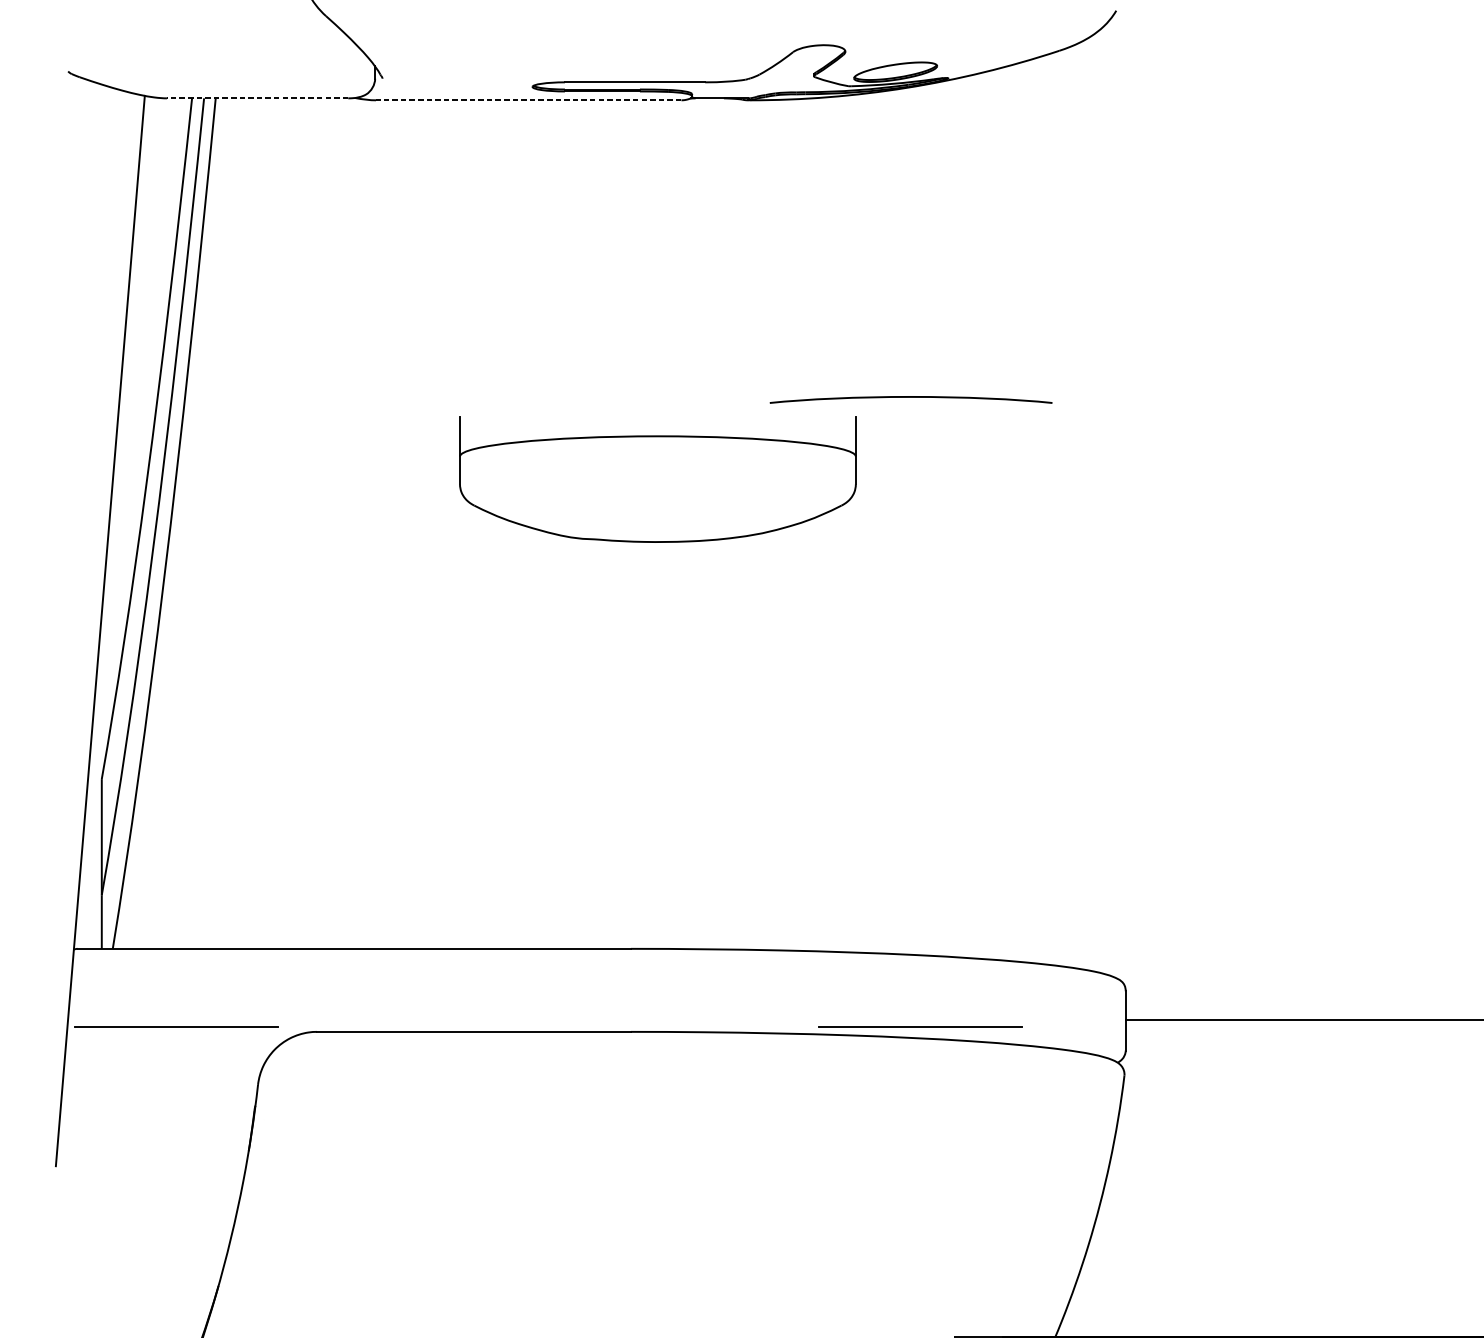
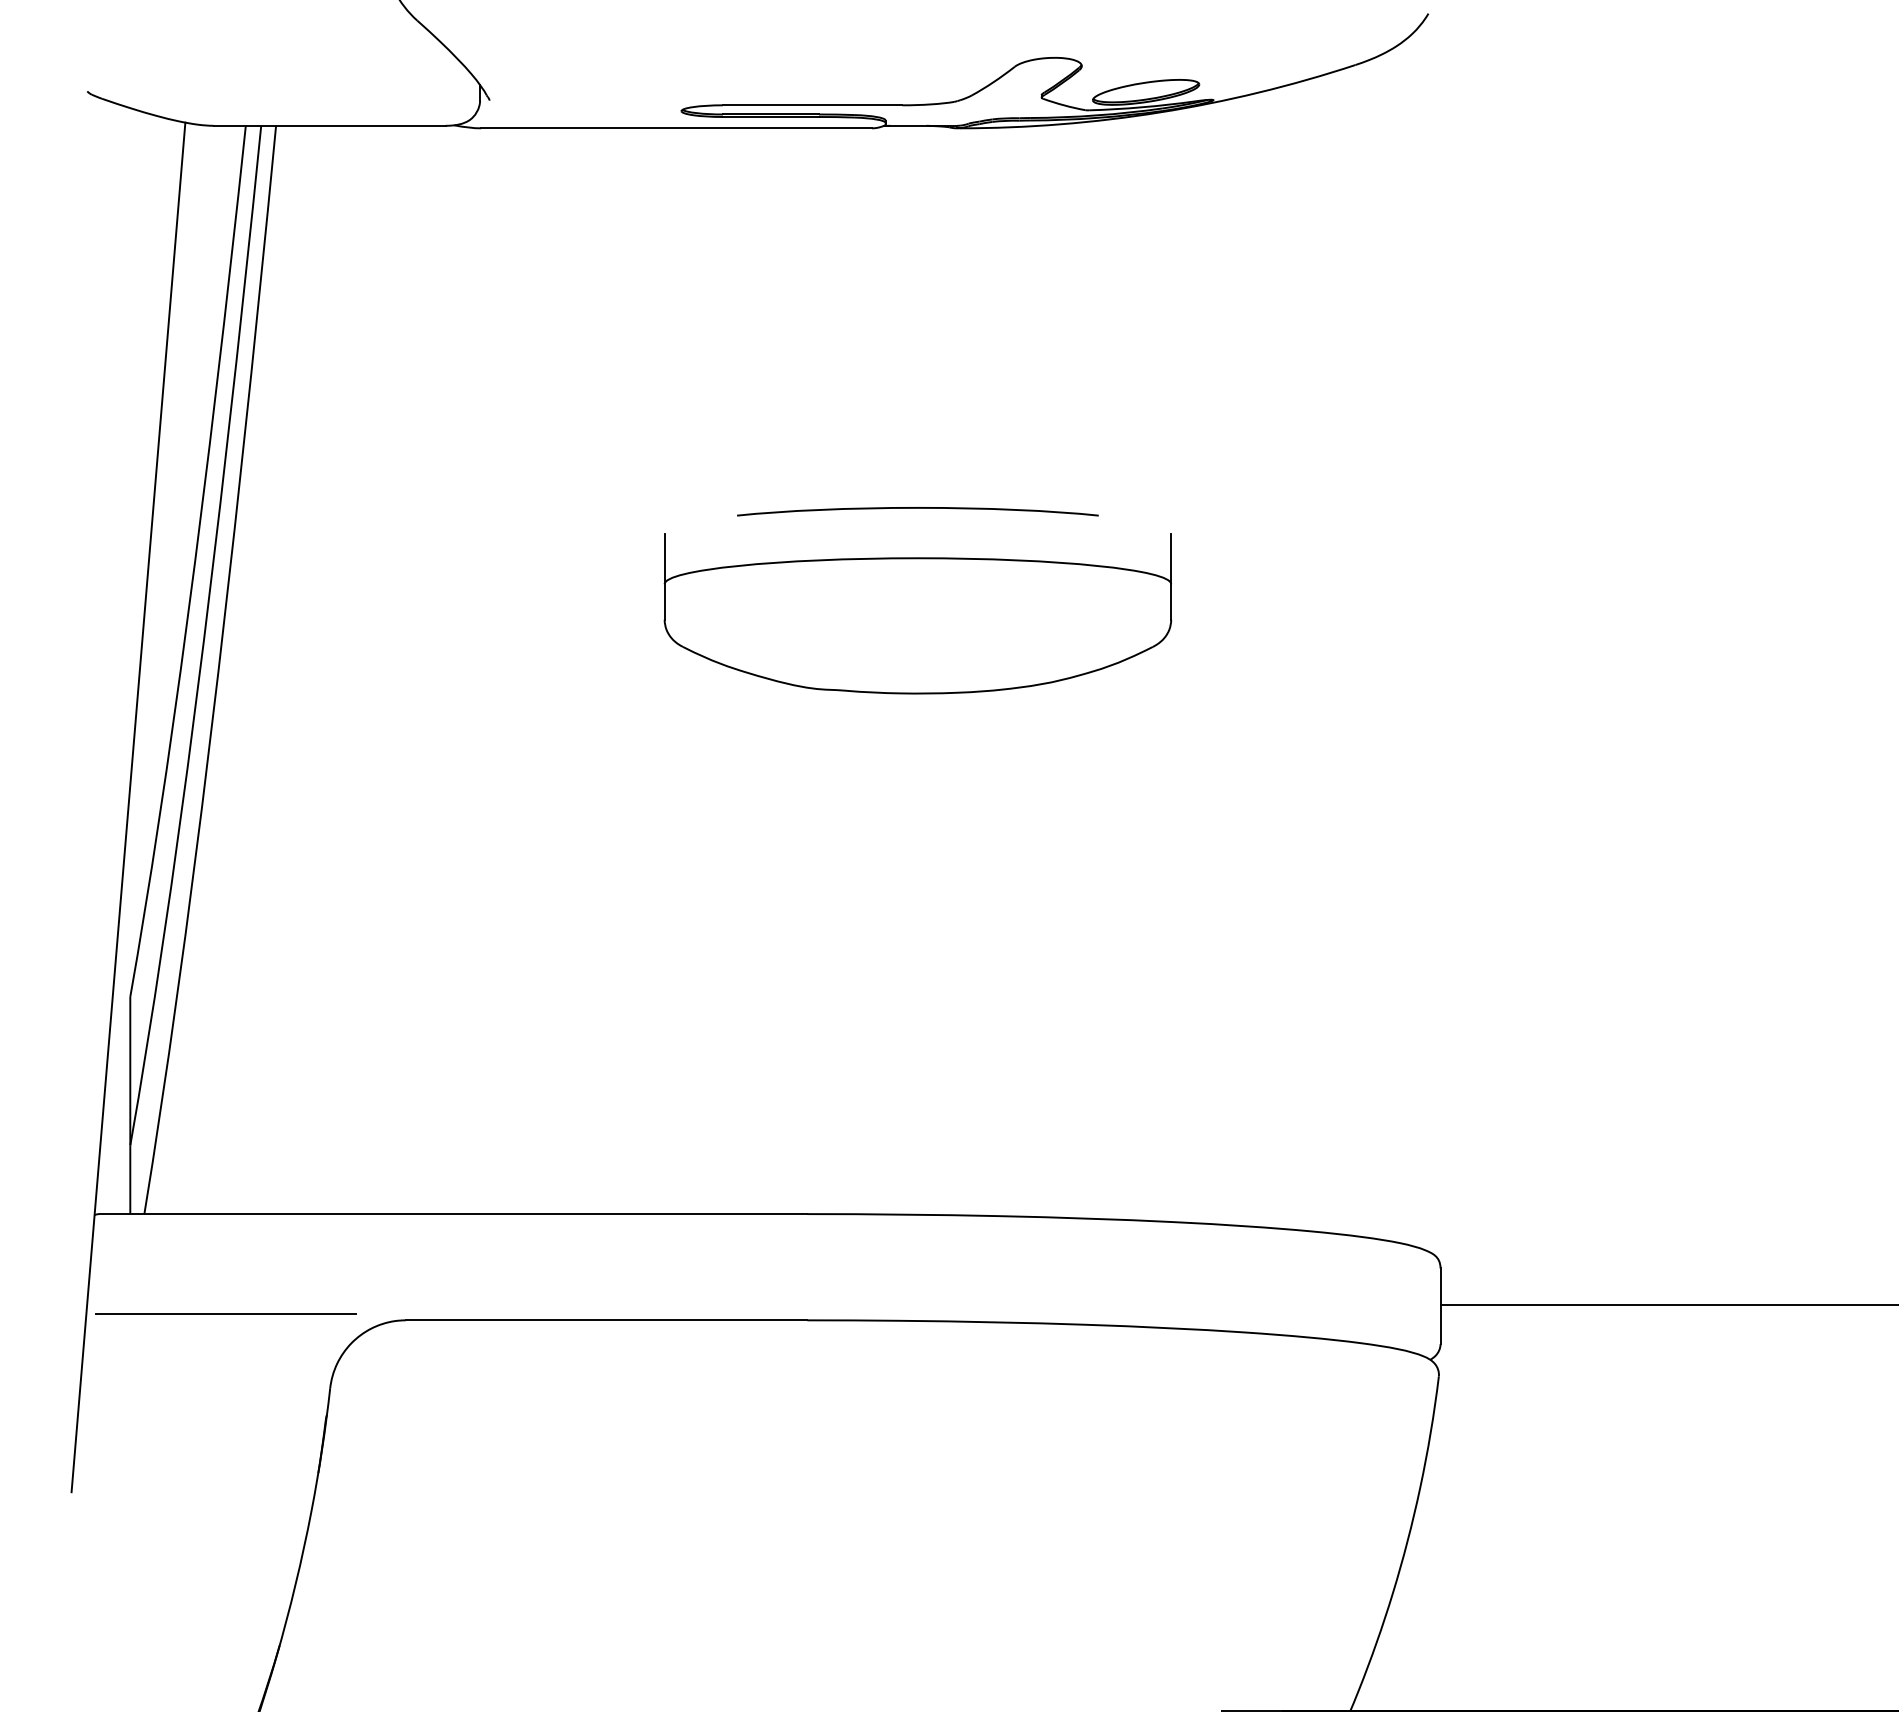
line: (257, 98) -> (329, 125), dashed -> solid
line: (528, 100) -> (676, 128), dashed -> solid
curve: (910, 397) -> (917, 508), moved
part: (657, 479) -> (917, 613), moved
line: (920, 1026) -> (1177, 1313), removed

